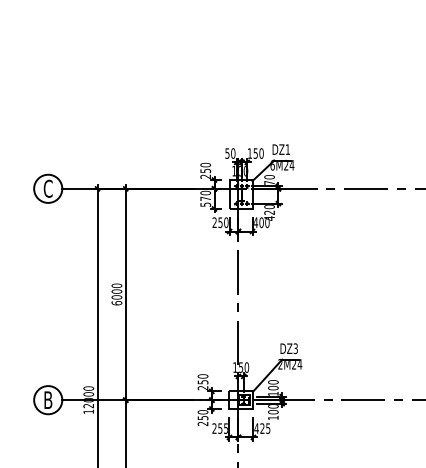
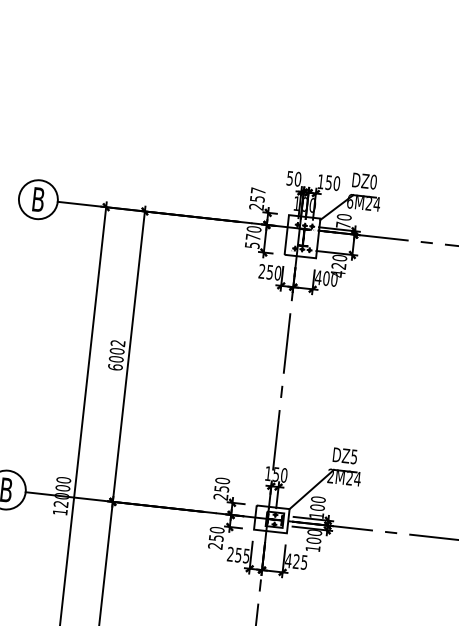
text: (287, 149) -> (373, 181), DZ1 -> DZ0
text: (205, 164) -> (258, 190), 250 -> 257
text: (47, 188) -> (37, 199), C -> B
text: (116, 285) -> (117, 342), 6000 -> 6002
text: (295, 347) -> (354, 455), DZ3 -> DZ5

